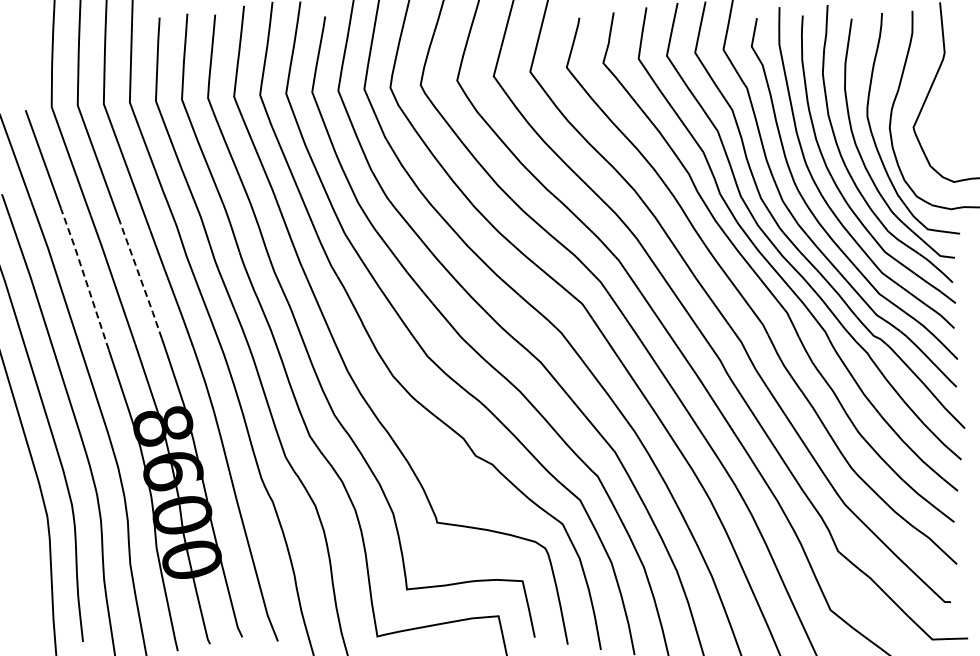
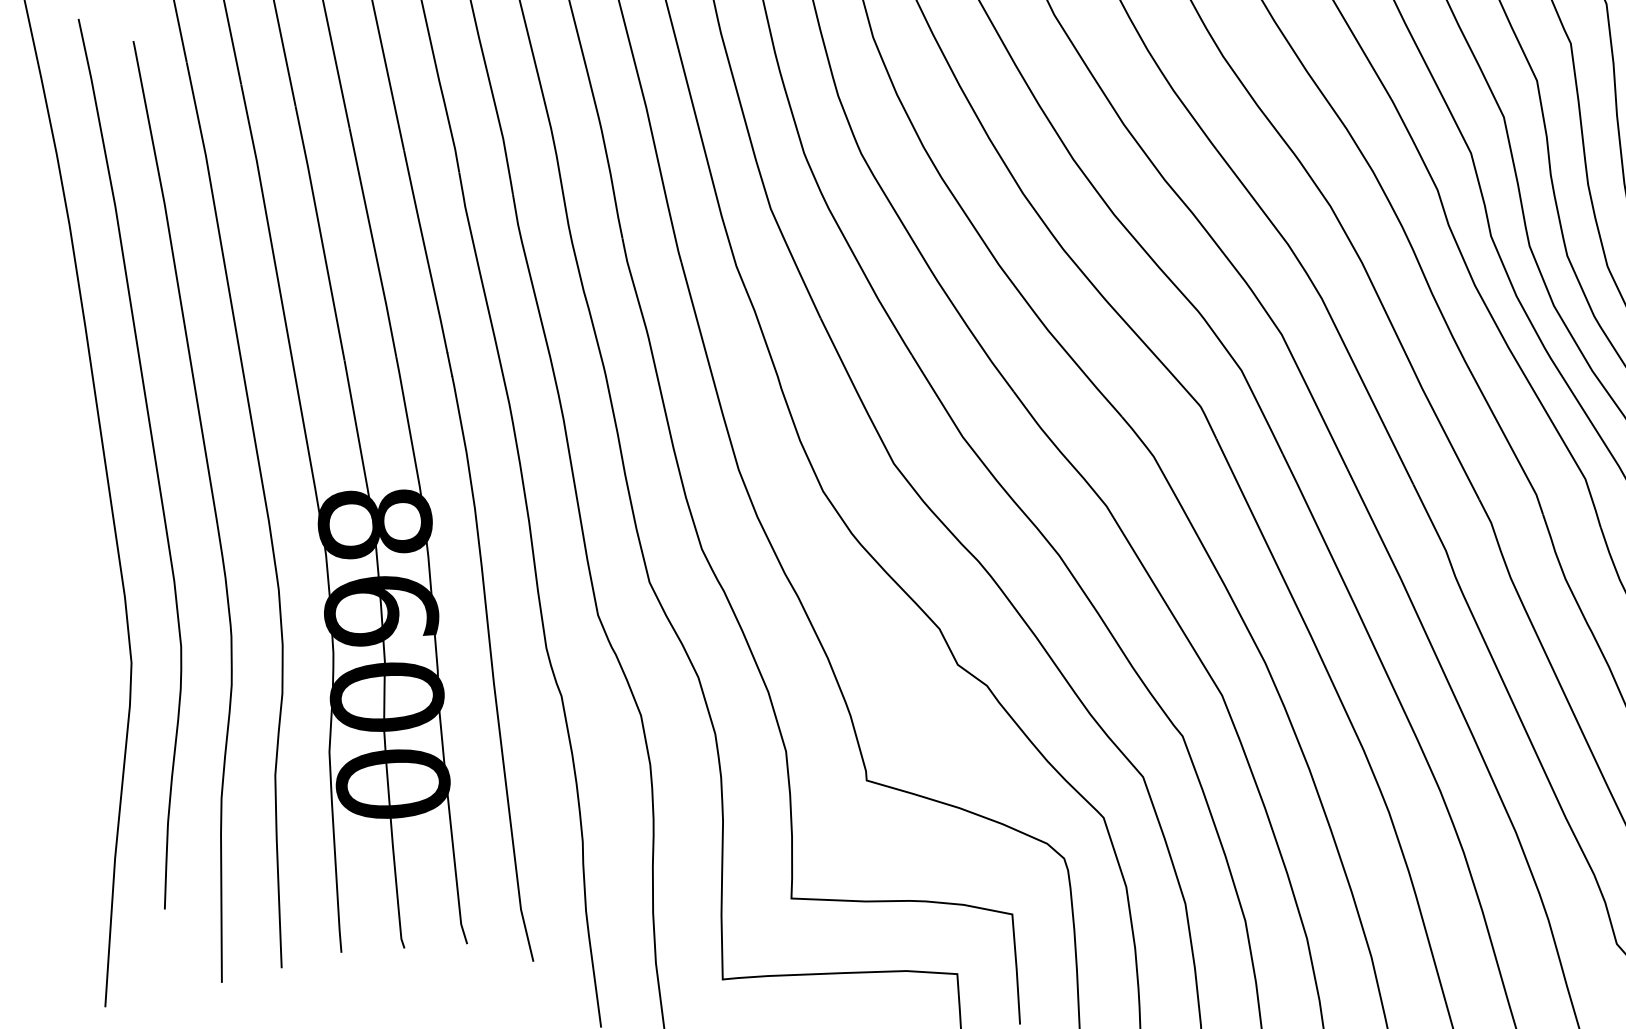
line: (85, 277) -> (268, 221), dashed -> solid
line: (141, 281) -> (373, 244), dashed -> solid

